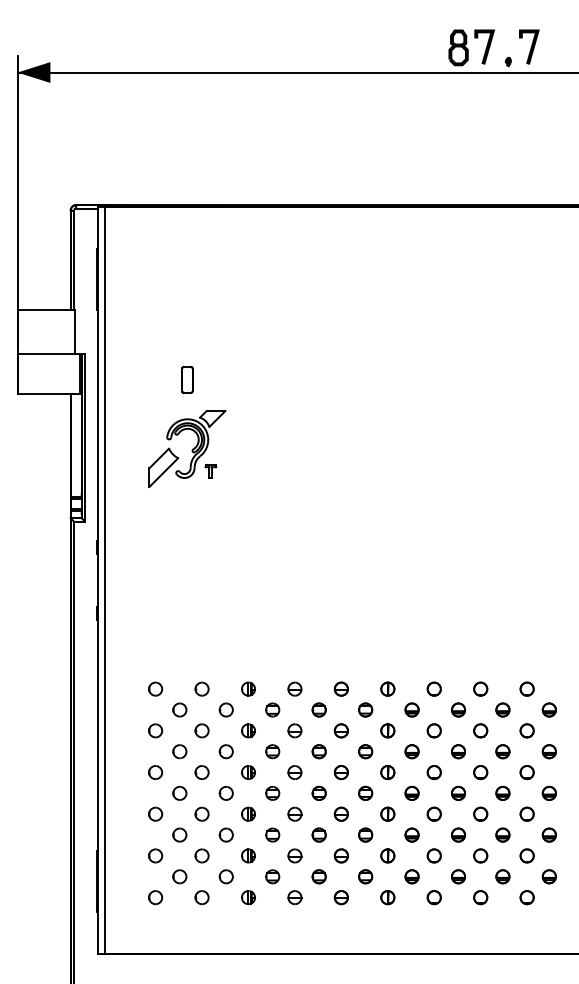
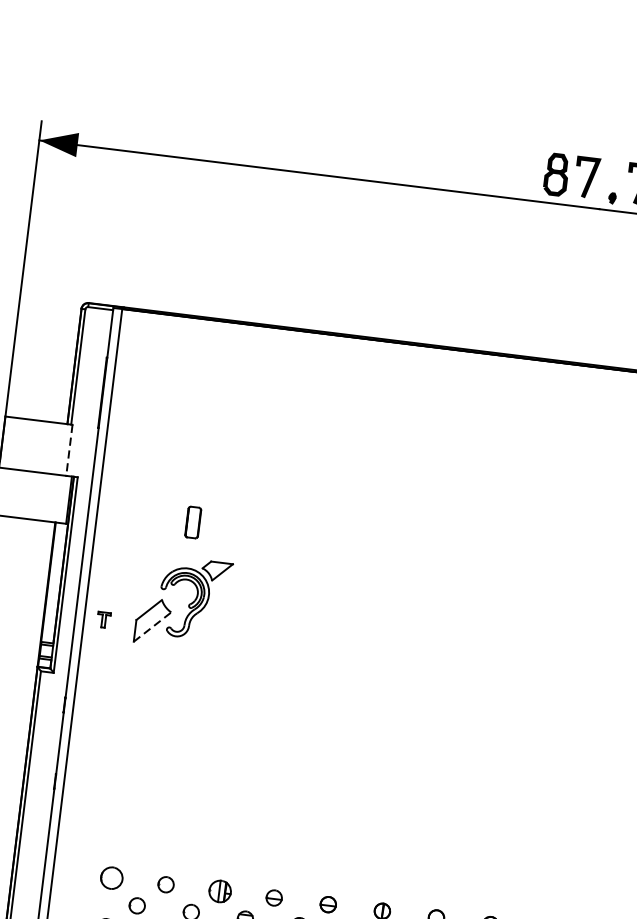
line: (75, 331) -> (69, 450), solid -> dashed
part: (210, 471) -> (103, 619), moved
line: (164, 472) -> (153, 627), solid -> dashed
part: (155, 688) -> (111, 877), size x1.4
part: (248, 688) -> (220, 890), size x1.4

